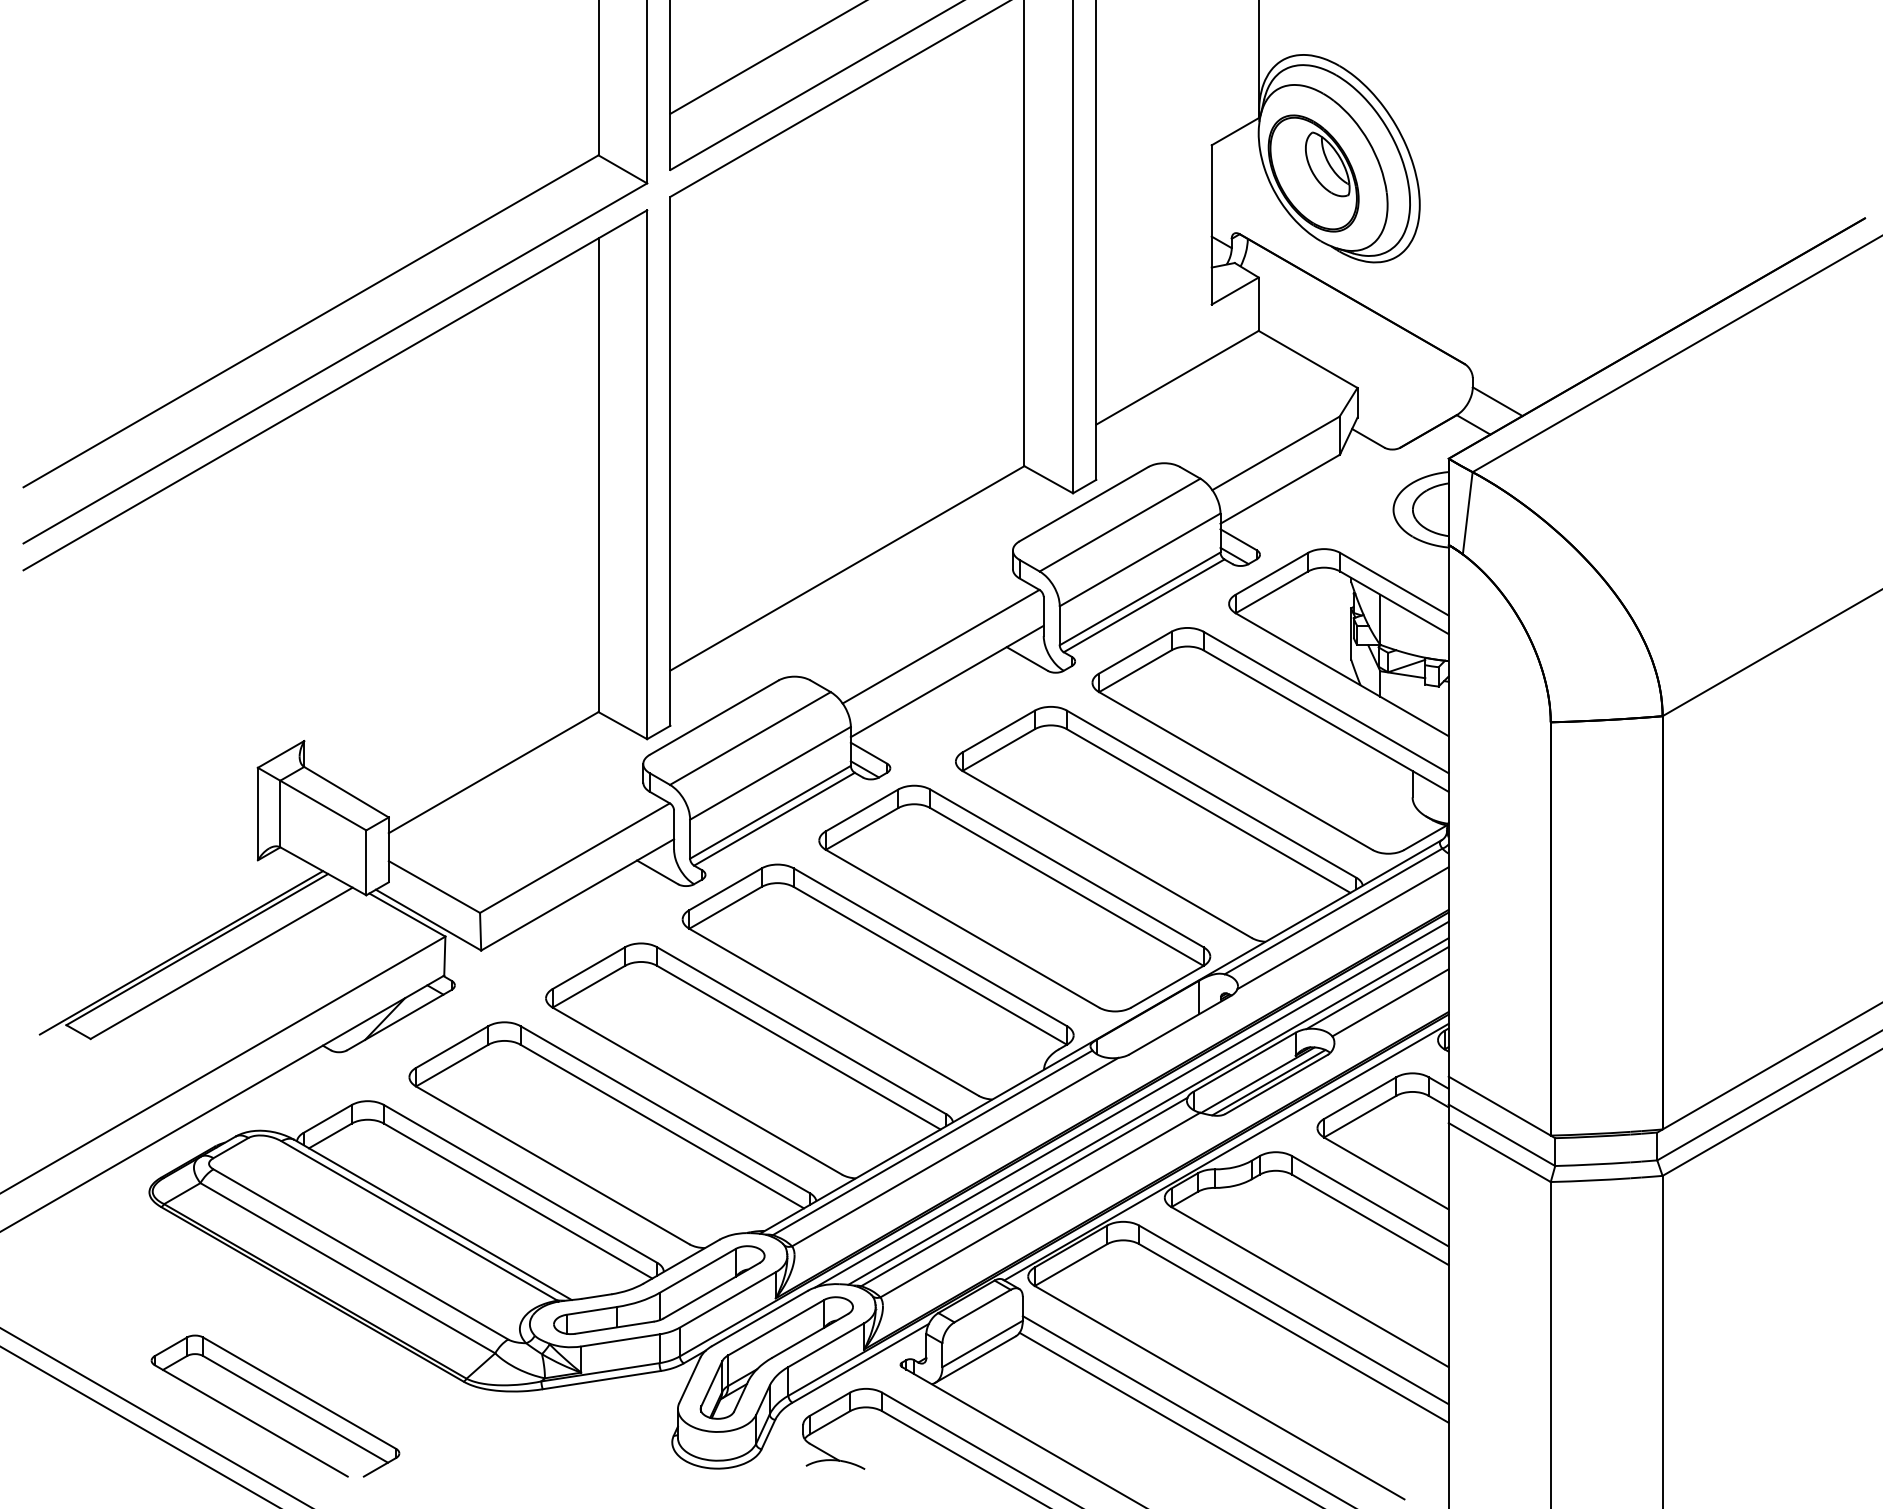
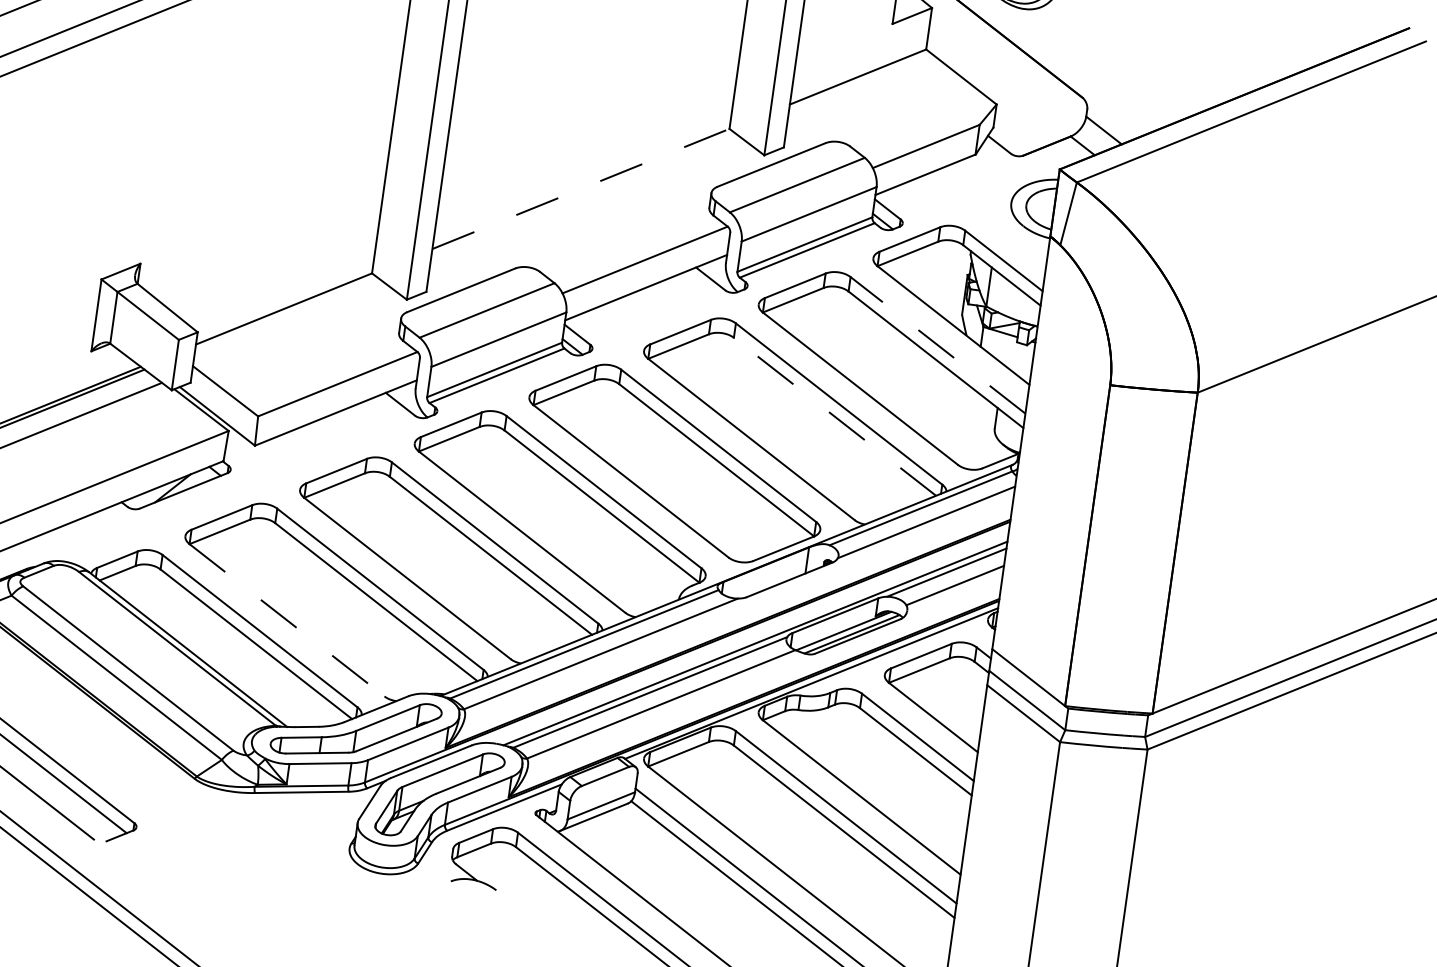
line: (847, 568) -> (581, 189), solid -> dashed
line: (1325, 702) -> (937, 345), solid -> dashed
line: (1208, 811) -> (834, 417), solid -> dashed
line: (1131, 1104) -> (743, 636), removed
line: (552, 1165) -> (286, 620), solid -> dashed

